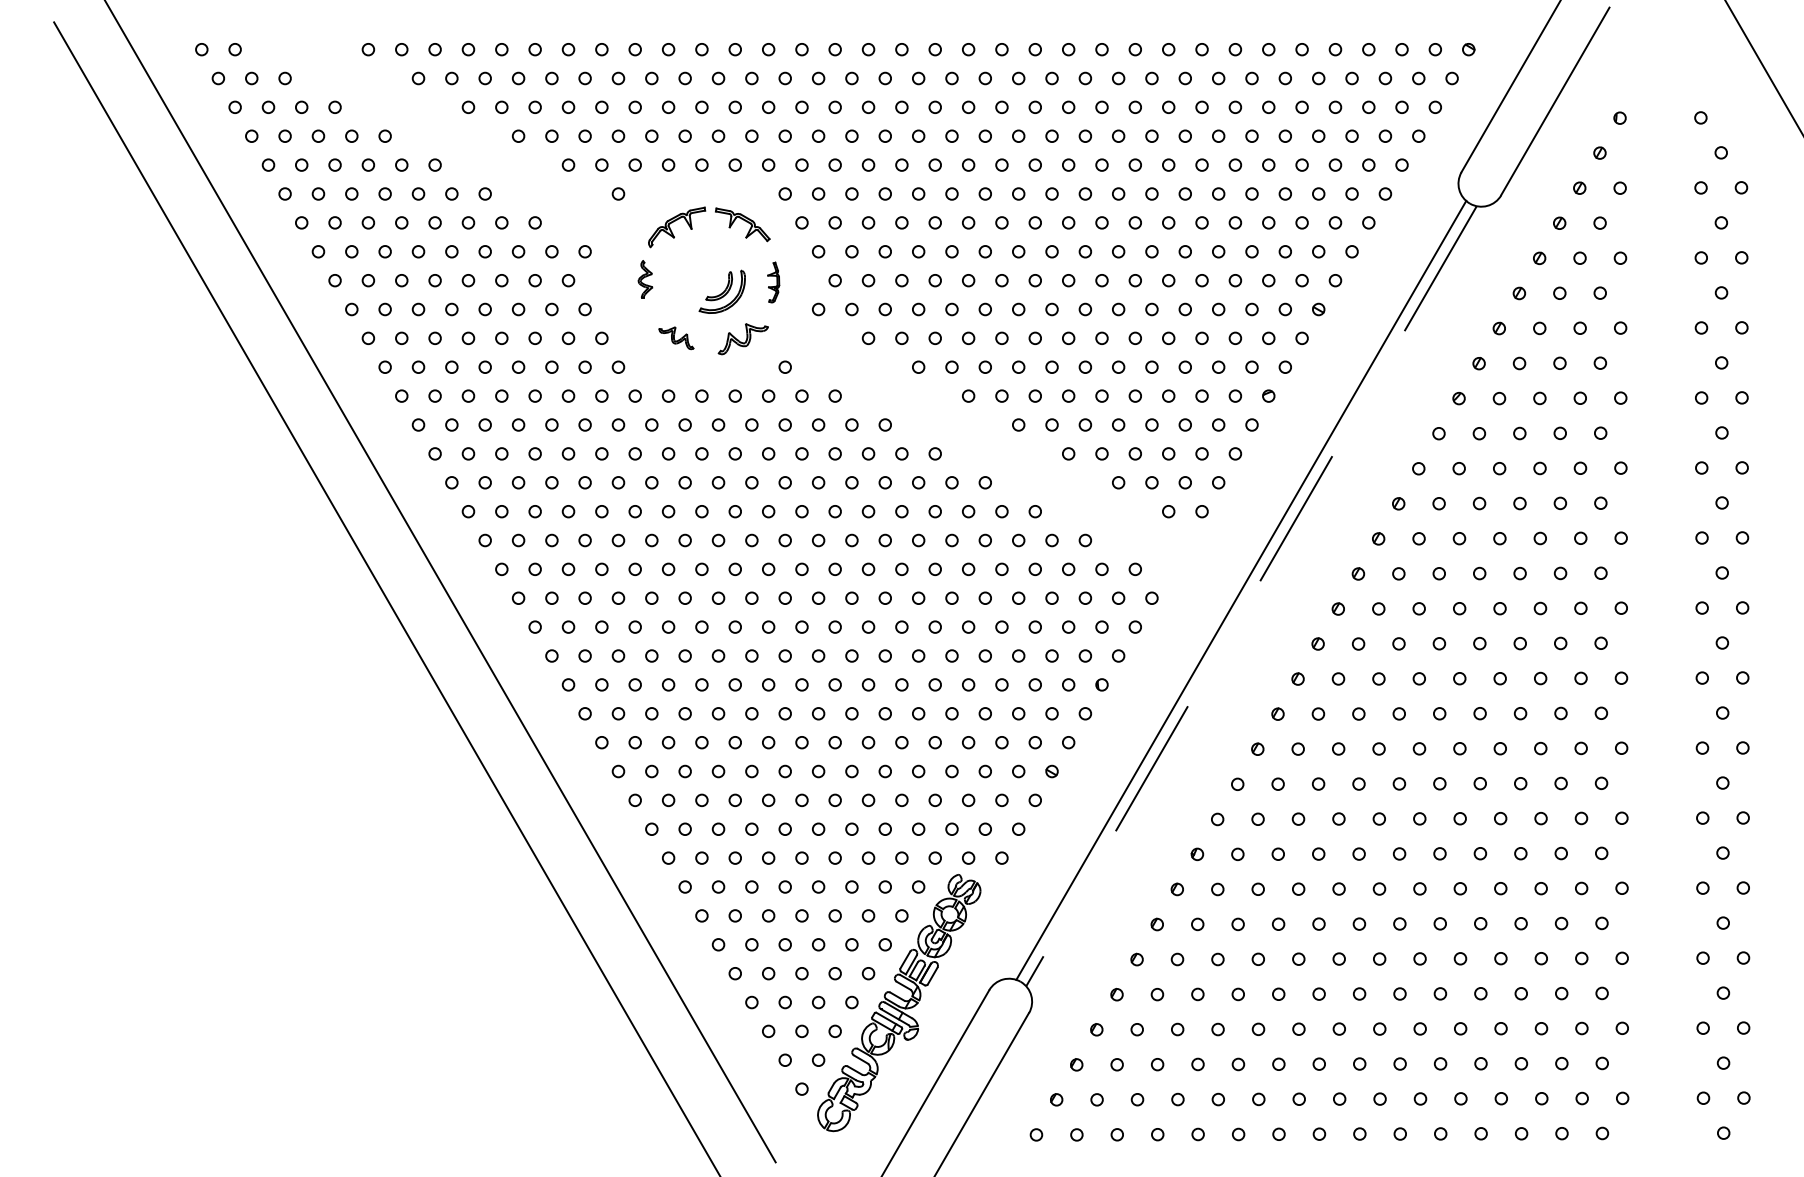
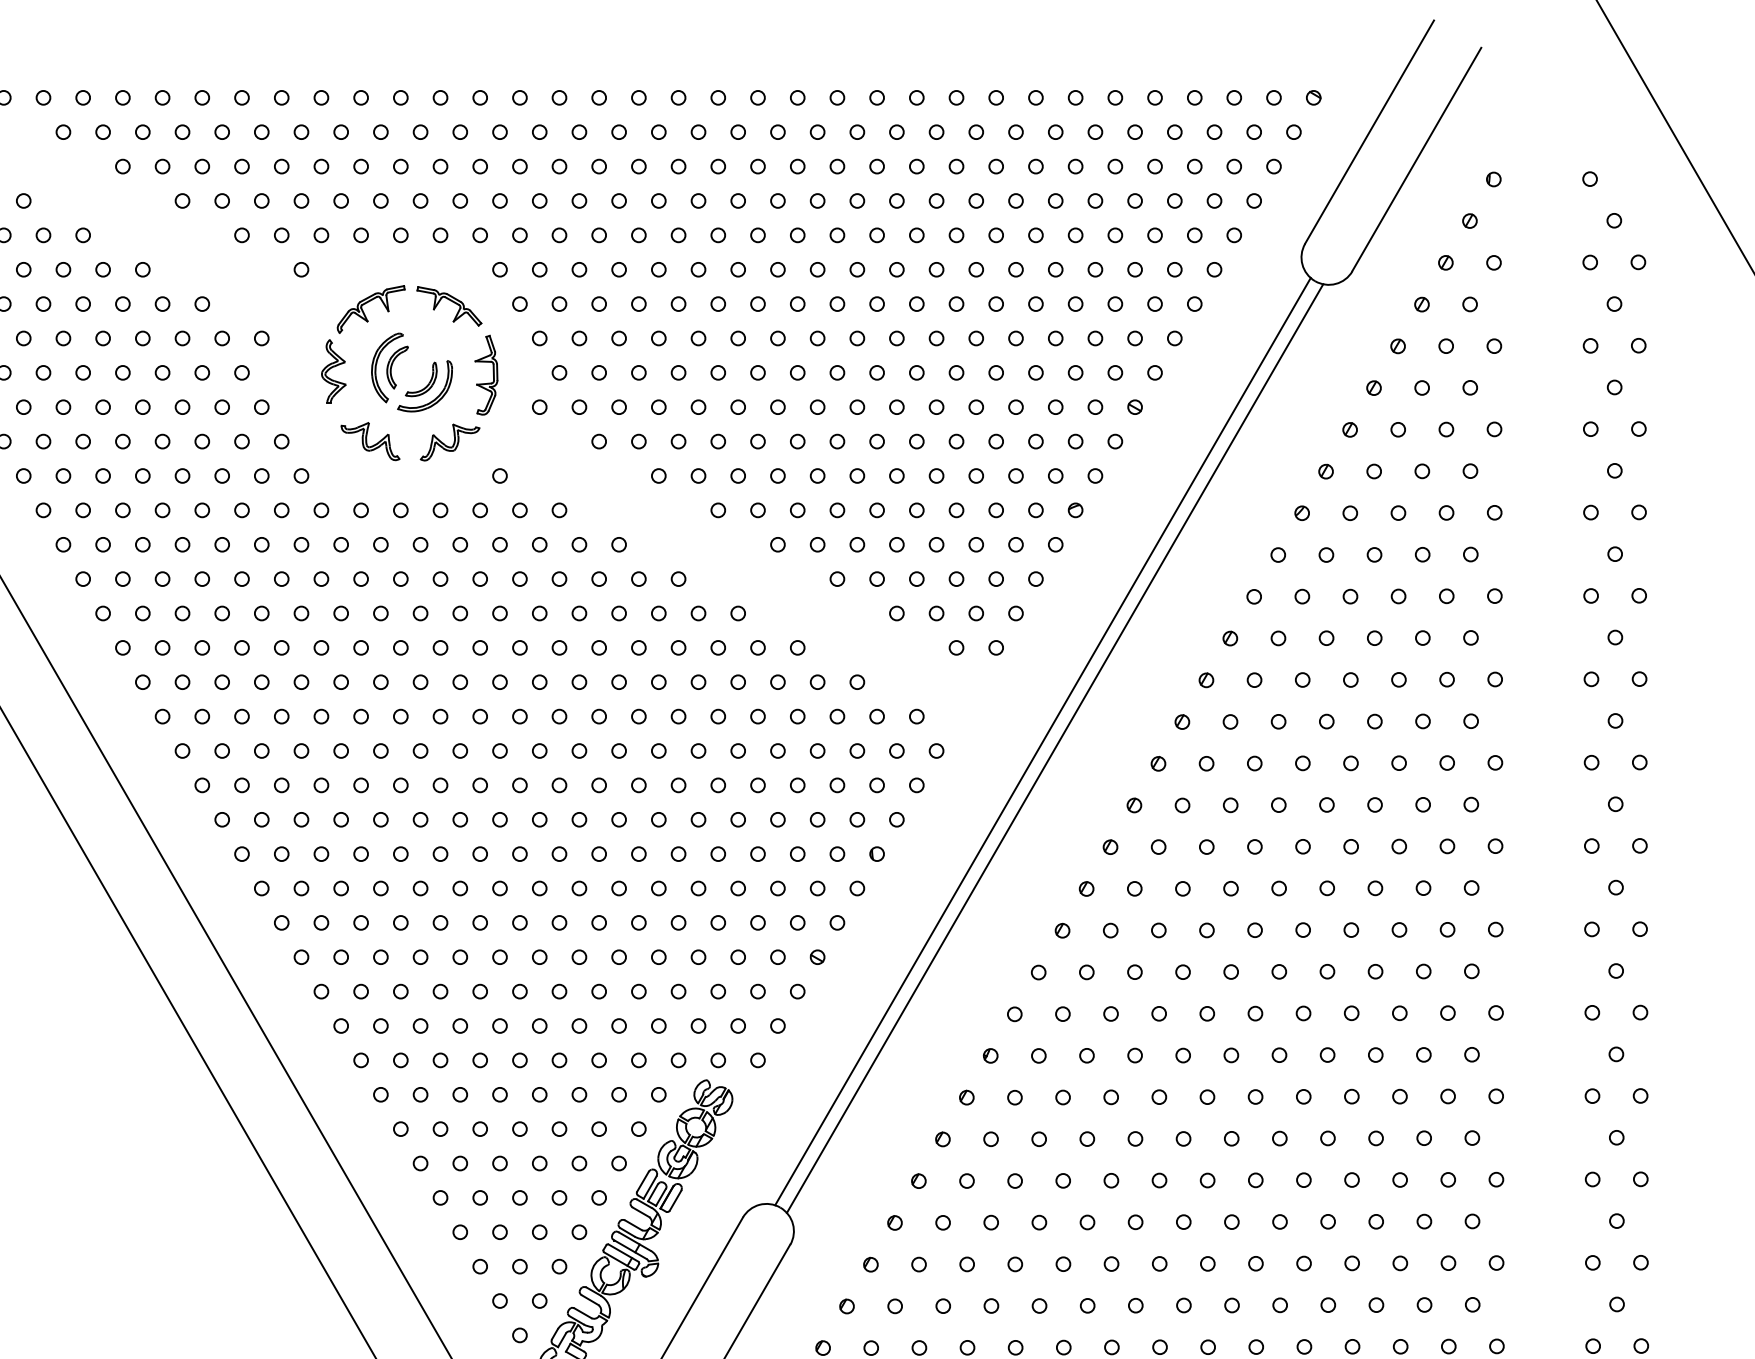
part: (692, 276) -> (389, 367), added
part: (645, 279) -> (333, 371), size x1.43
part: (773, 282) -> (486, 375), size x1.67
part: (676, 337) -> (370, 440), size x1.43
line: (1251, 596) -> (1055, 748), dashed -> solid

